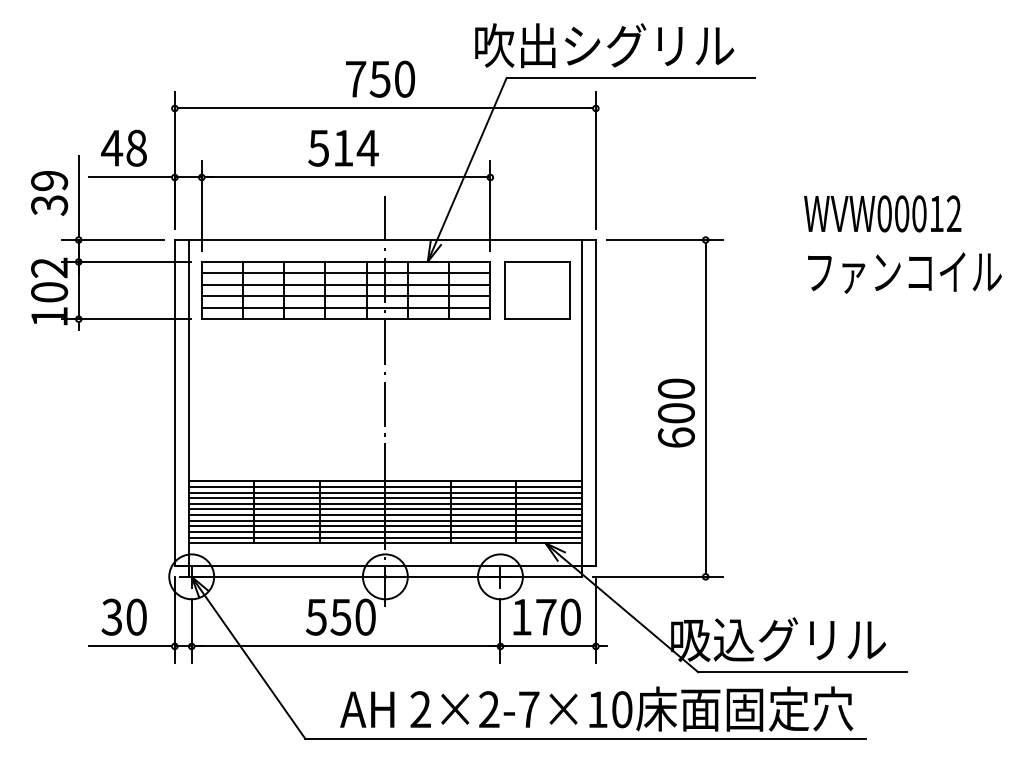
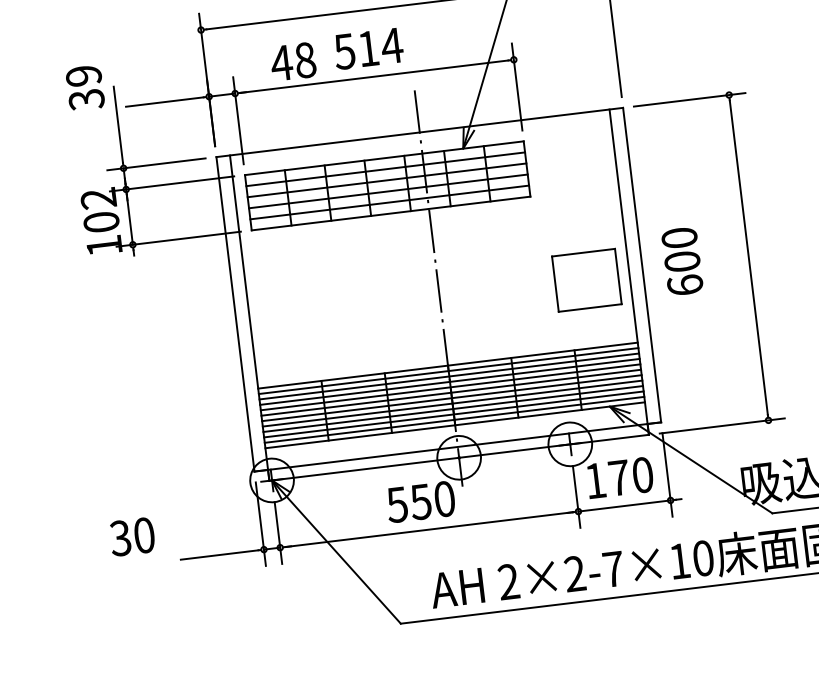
text: (123, 147) -> (292, 61), moved
text: (49, 193) -> (85, 88), moved
part: (537, 290) -> (586, 280), moved
text: (676, 412) -> (682, 260), moved
text: (123, 616) -> (131, 536), moved

